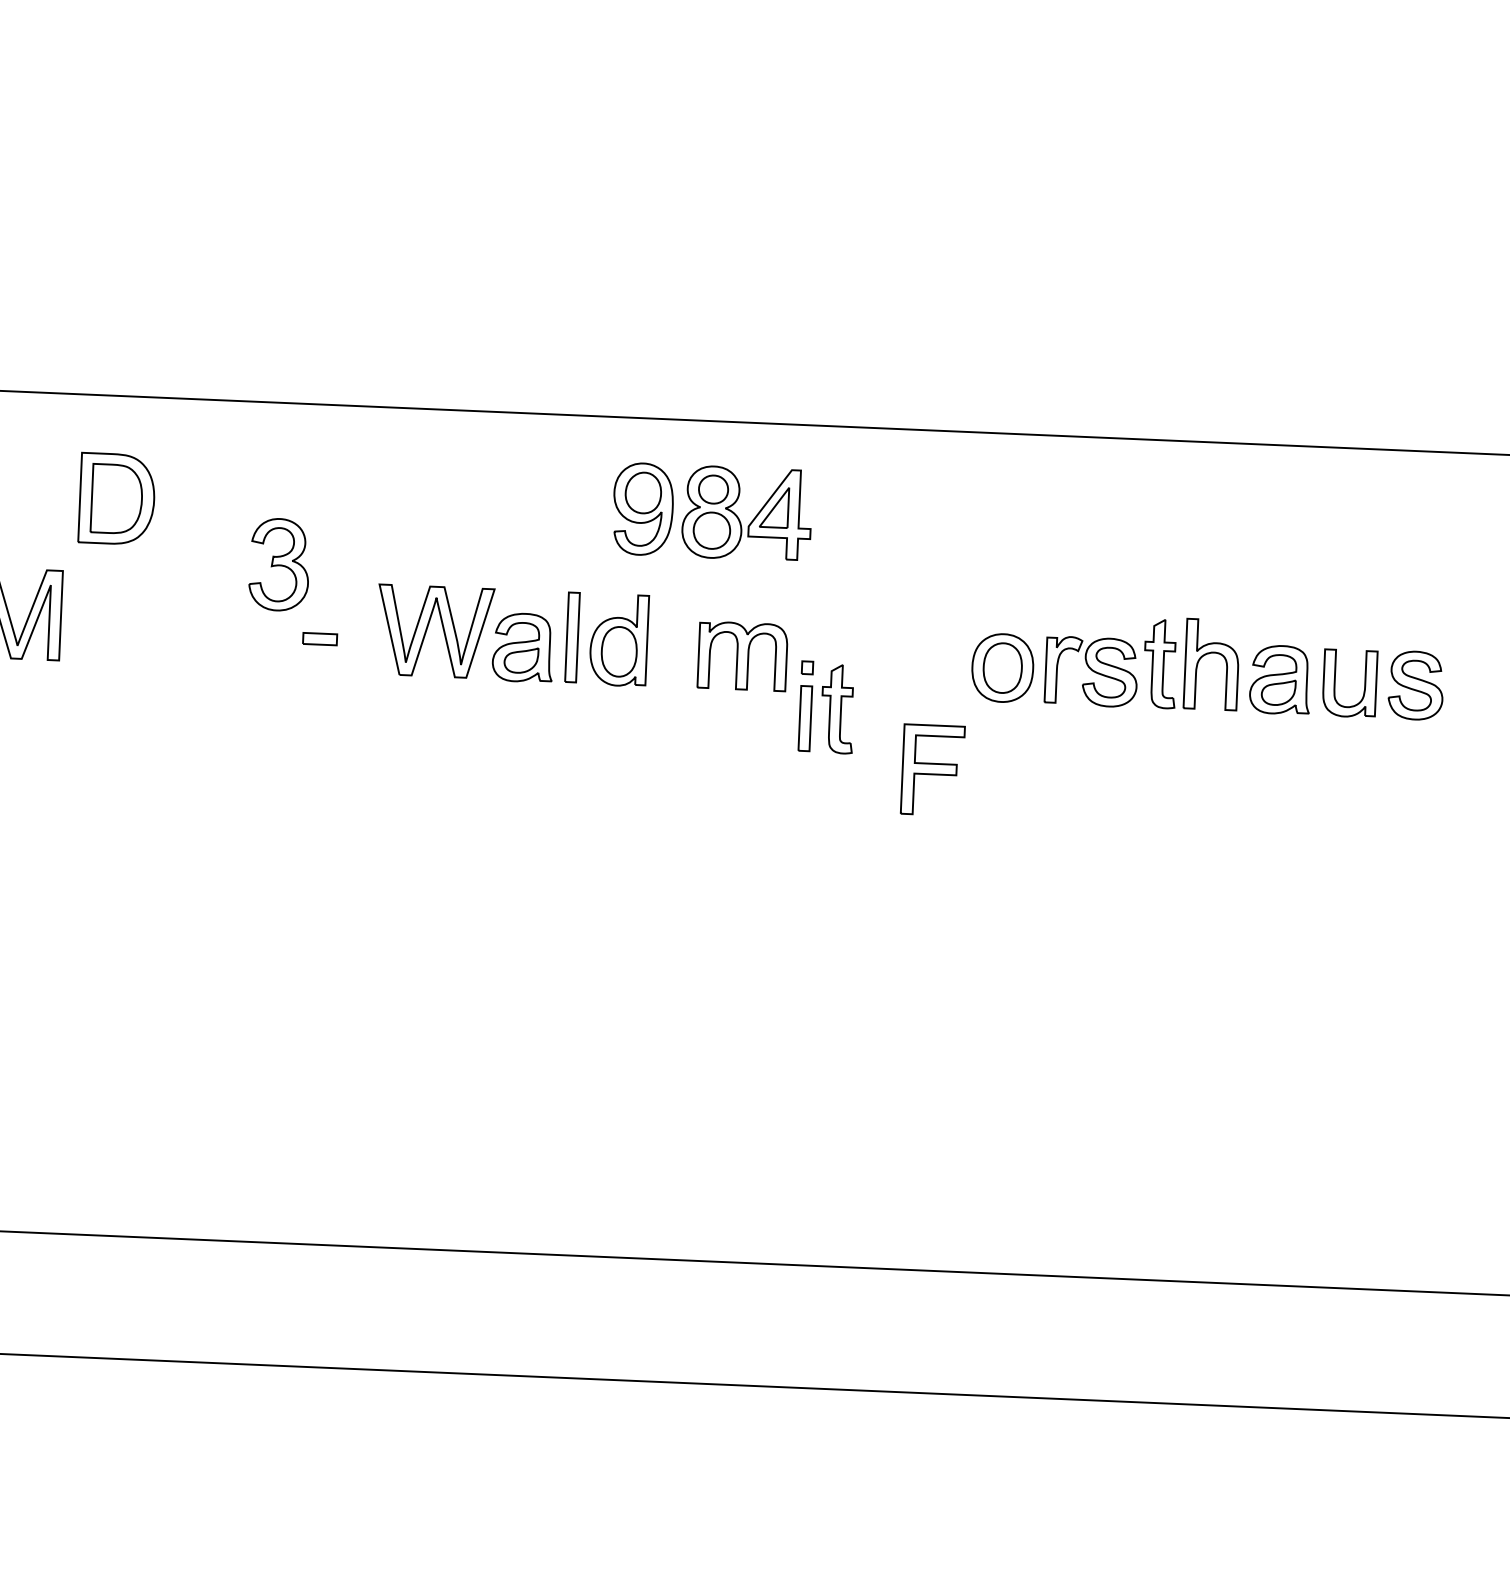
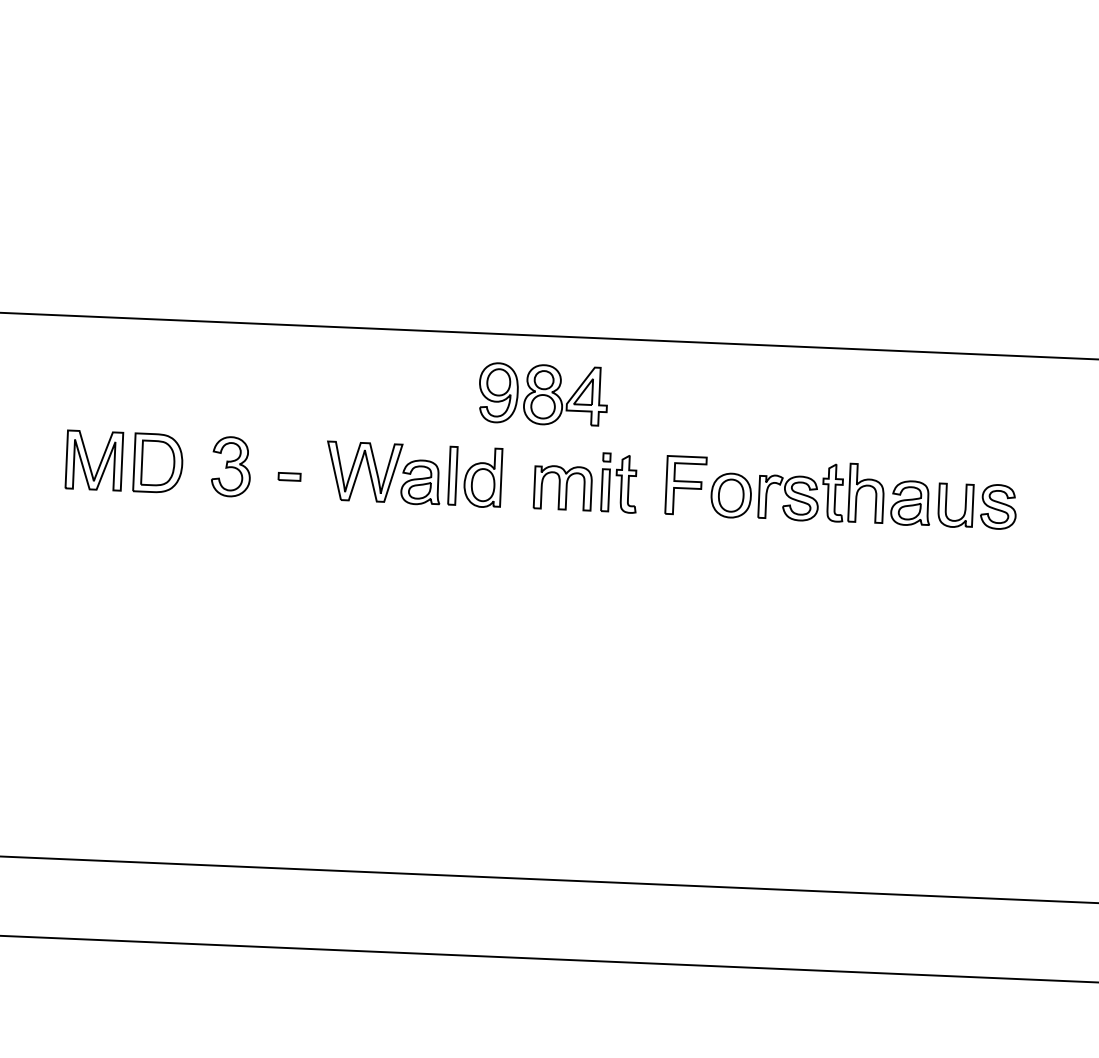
part: (115, 497) -> (157, 462), moved
part: (278, 564) -> (230, 466), moved
part: (825, 706) -> (618, 482), moved
part: (932, 769) -> (685, 485), moved

